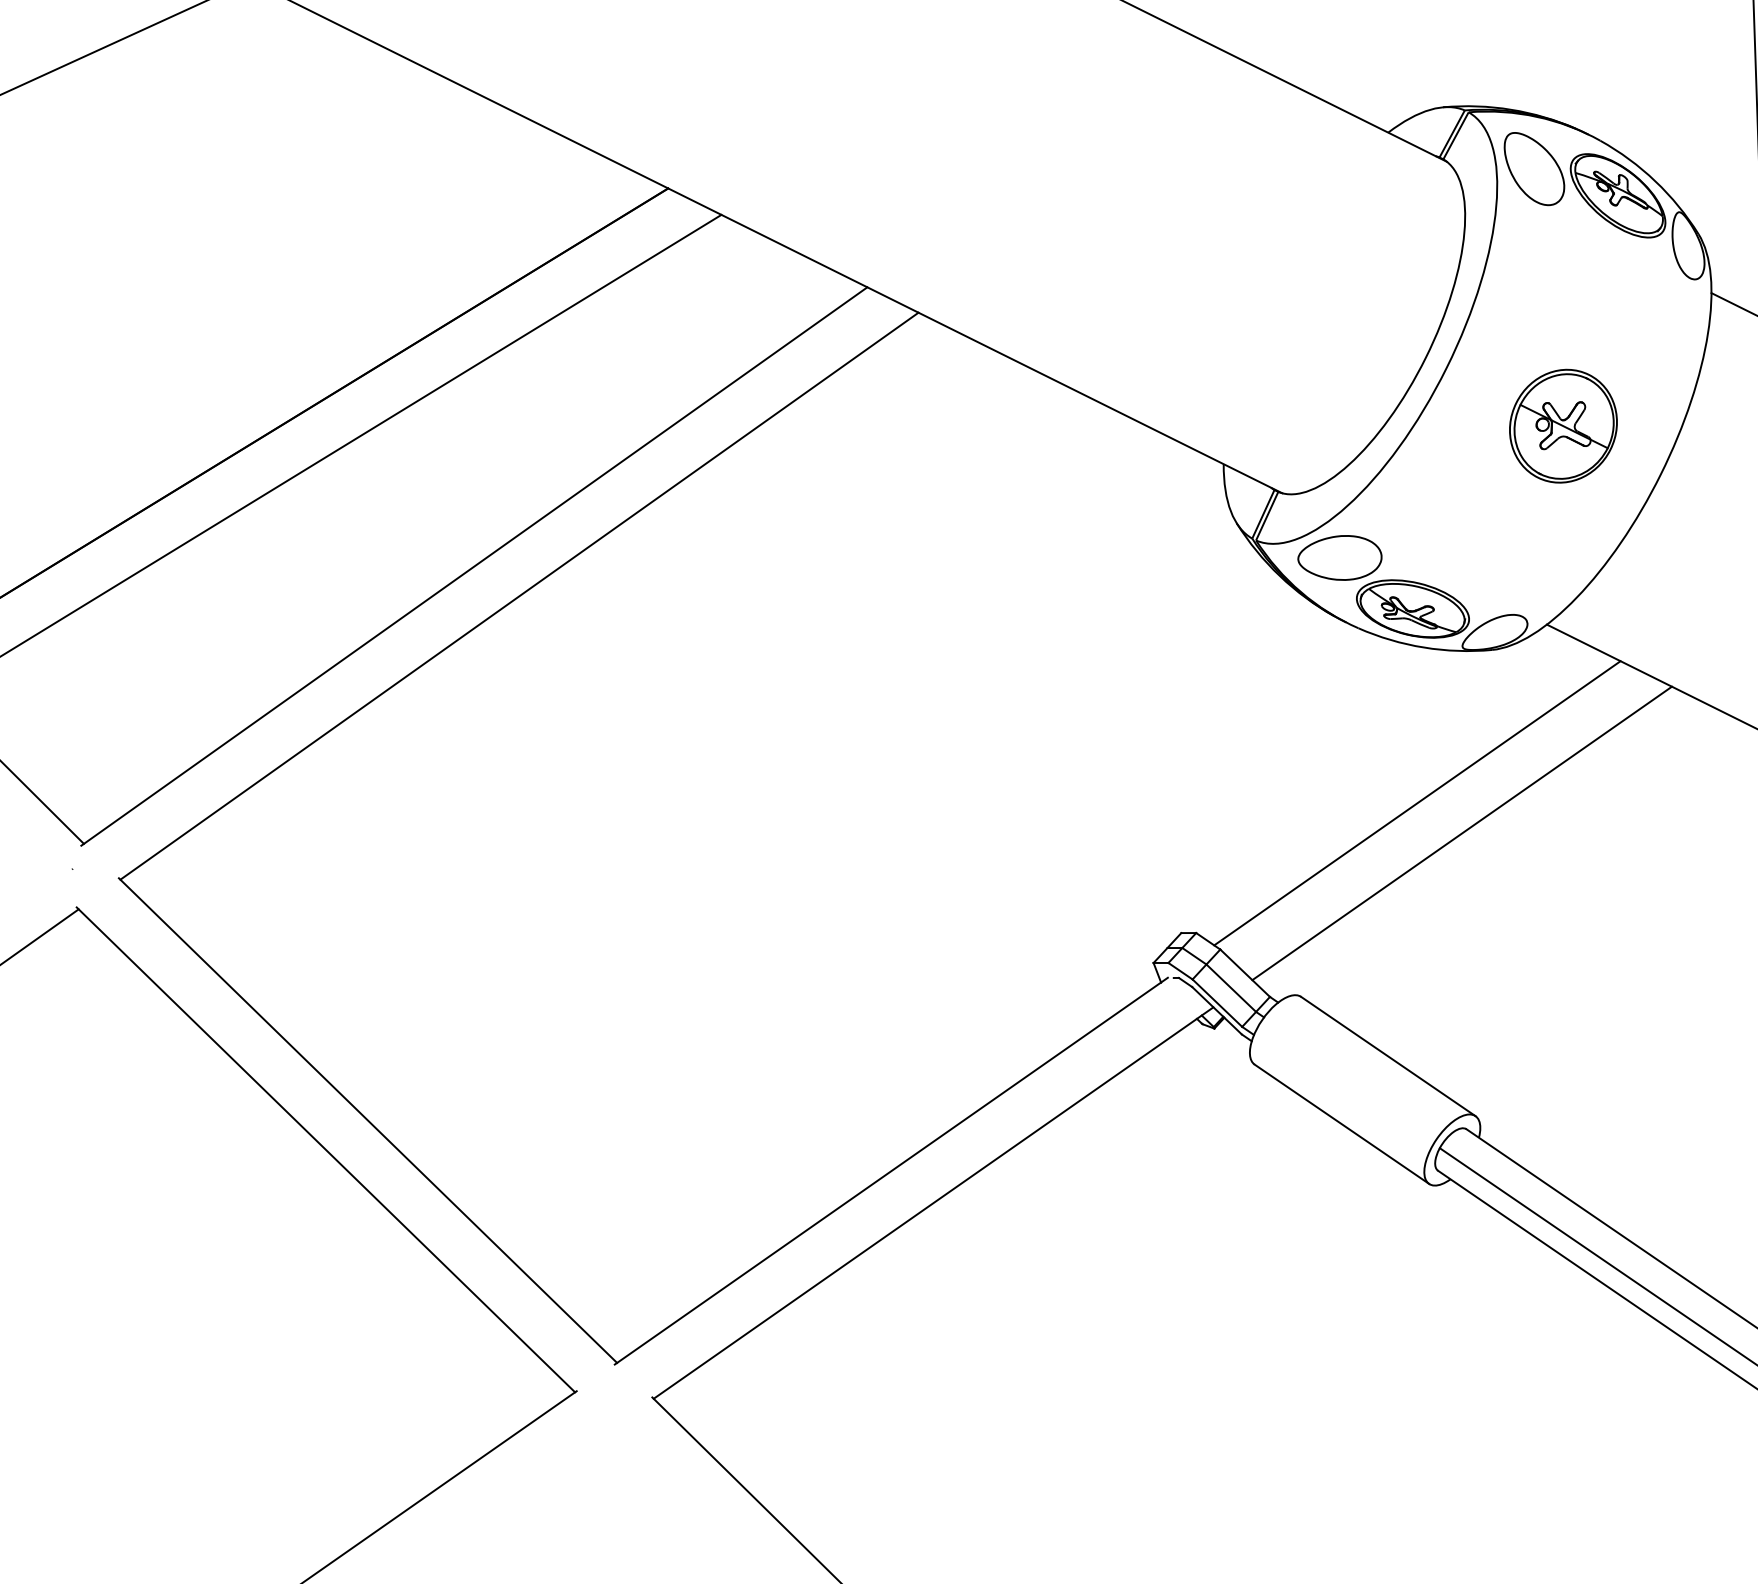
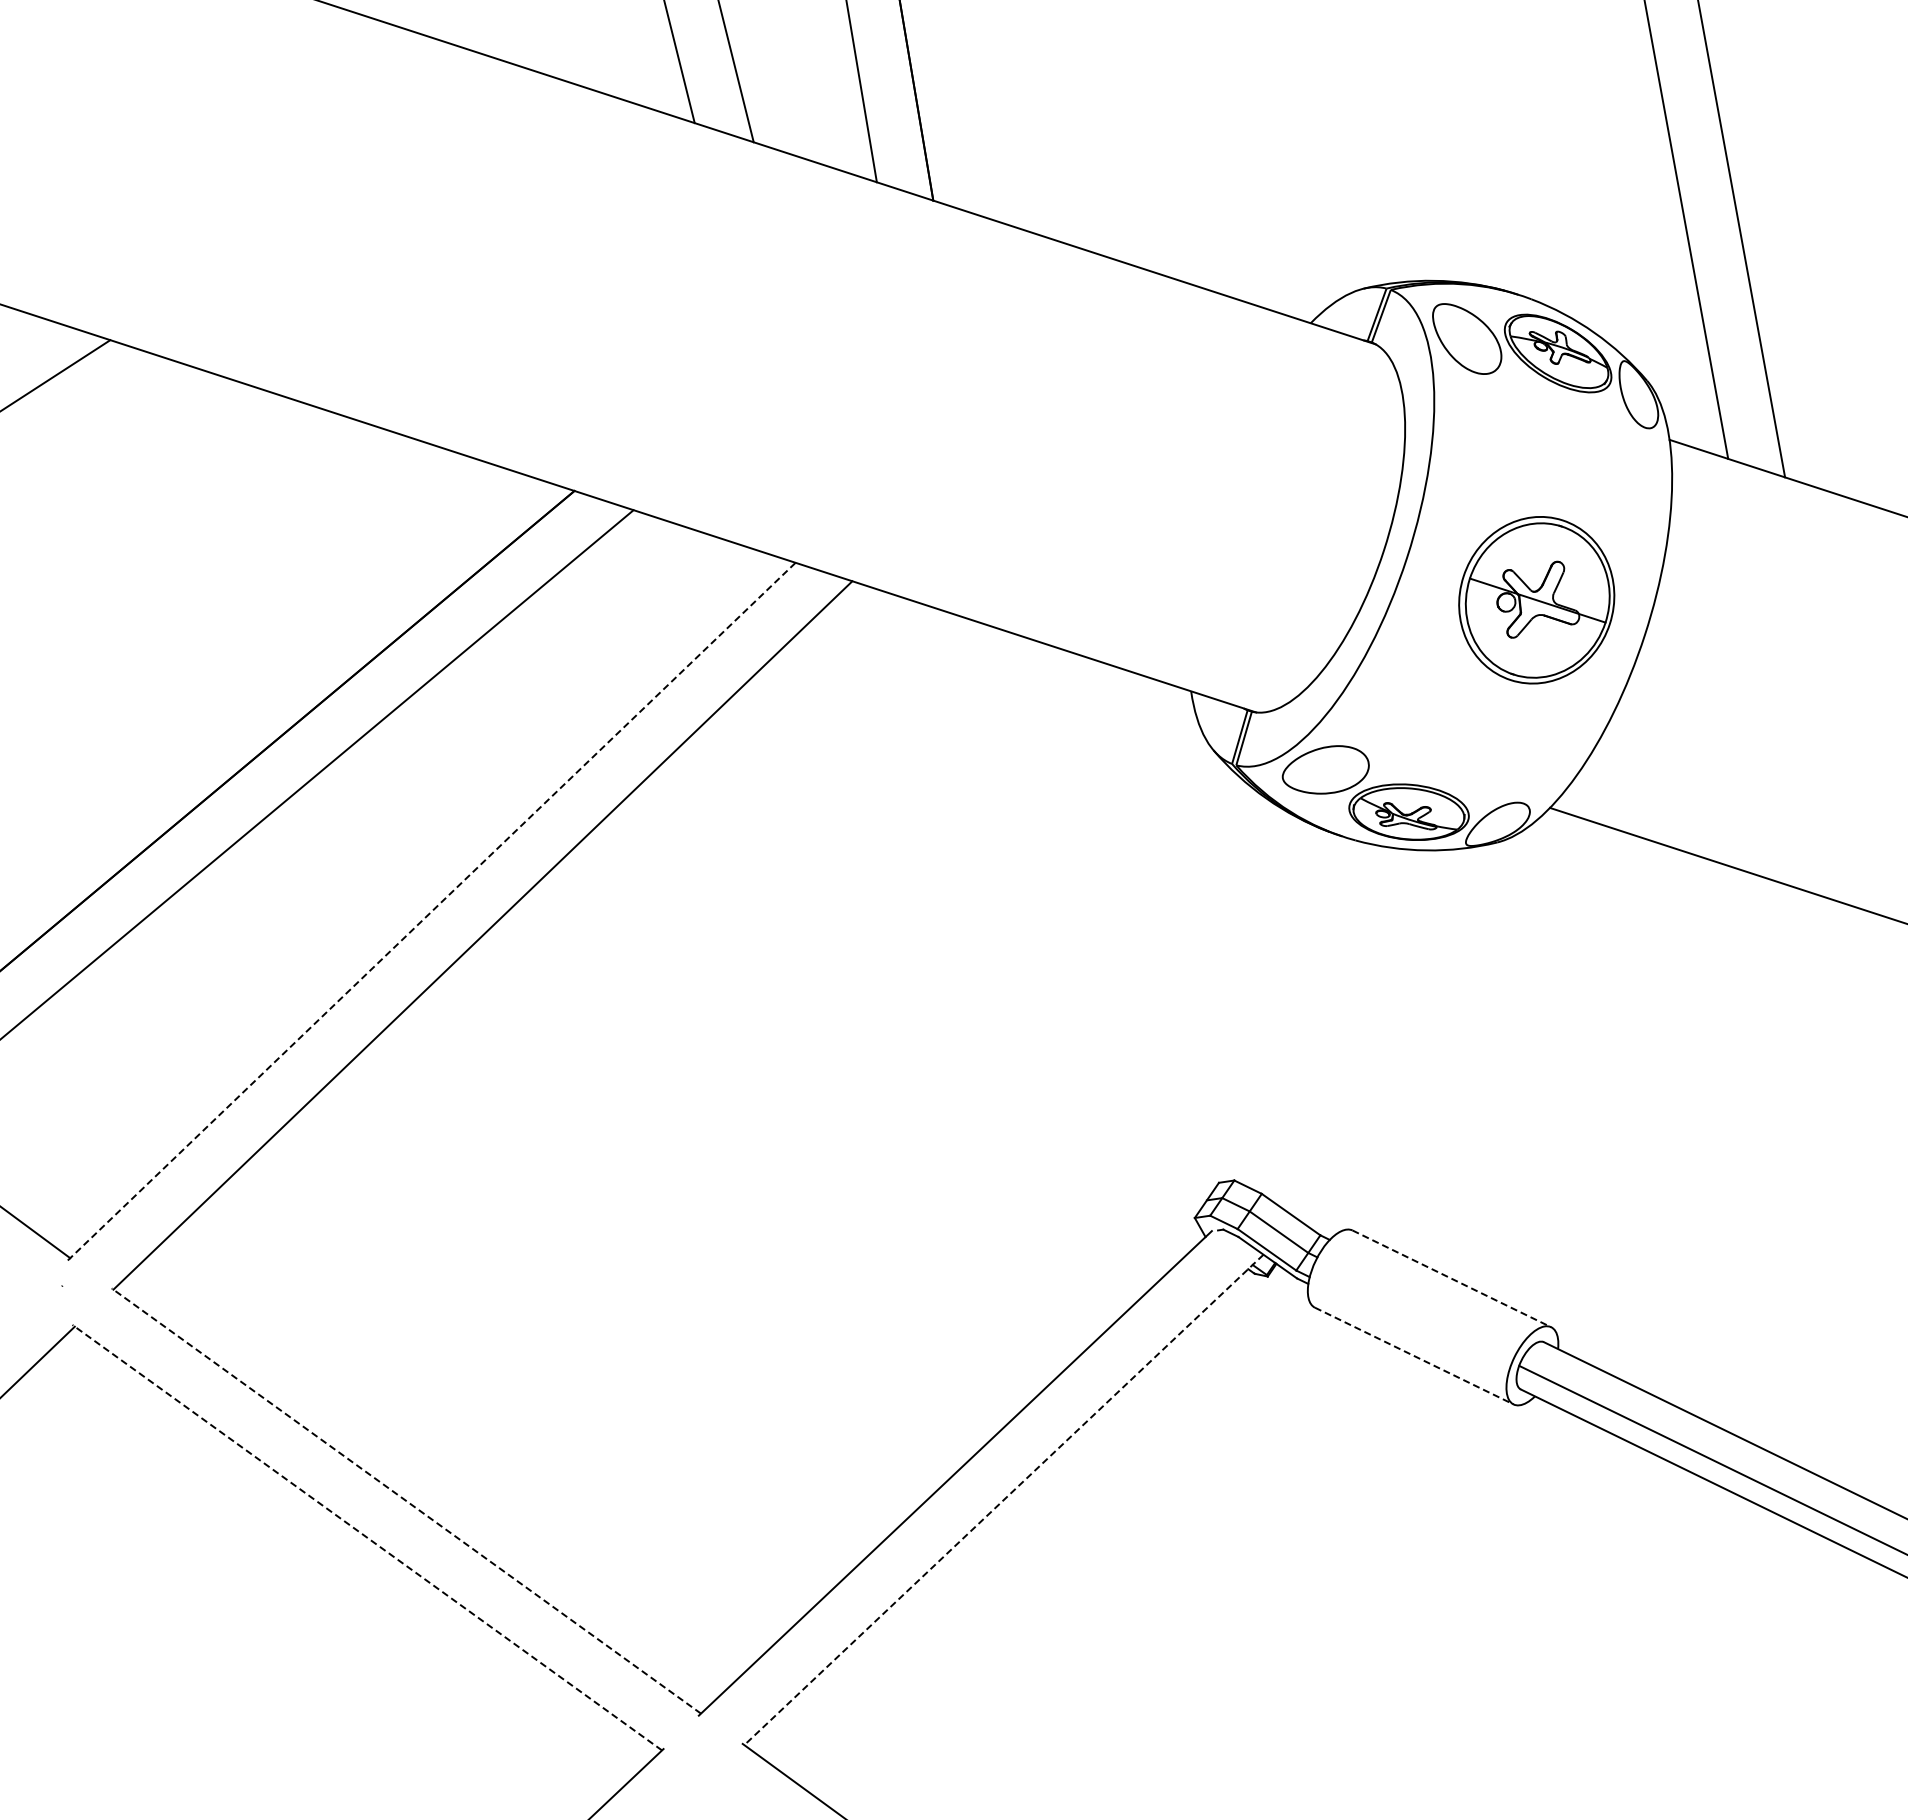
part: (1563, 425) -> (1536, 599), size x1.4
line: (475, 566) -> (432, 911), solid -> dashed
line: (1416, 803) -> (1442, 1012), removed
line: (1461, 832) -> (1493, 1036), removed
line: (1388, 1057) -> (1452, 1279), solid -> dashed
line: (367, 1119) -> (405, 1500), solid -> dashed
line: (1342, 1124) -> (1414, 1356), solid -> dashed
line: (326, 1149) -> (367, 1537), solid -> dashed
line: (933, 1203) -> (1003, 1500), solid -> dashed

